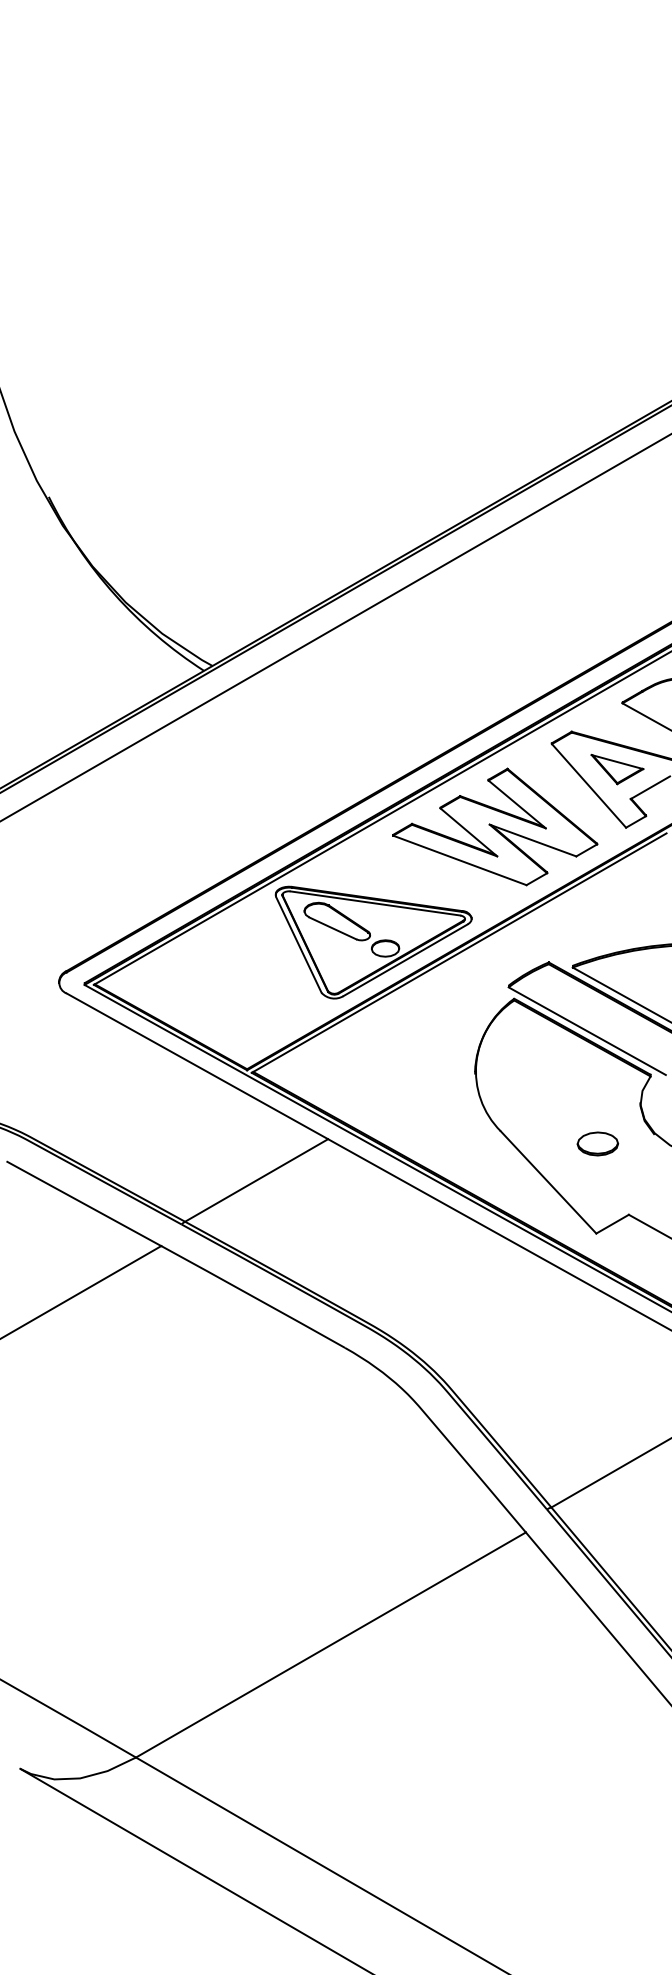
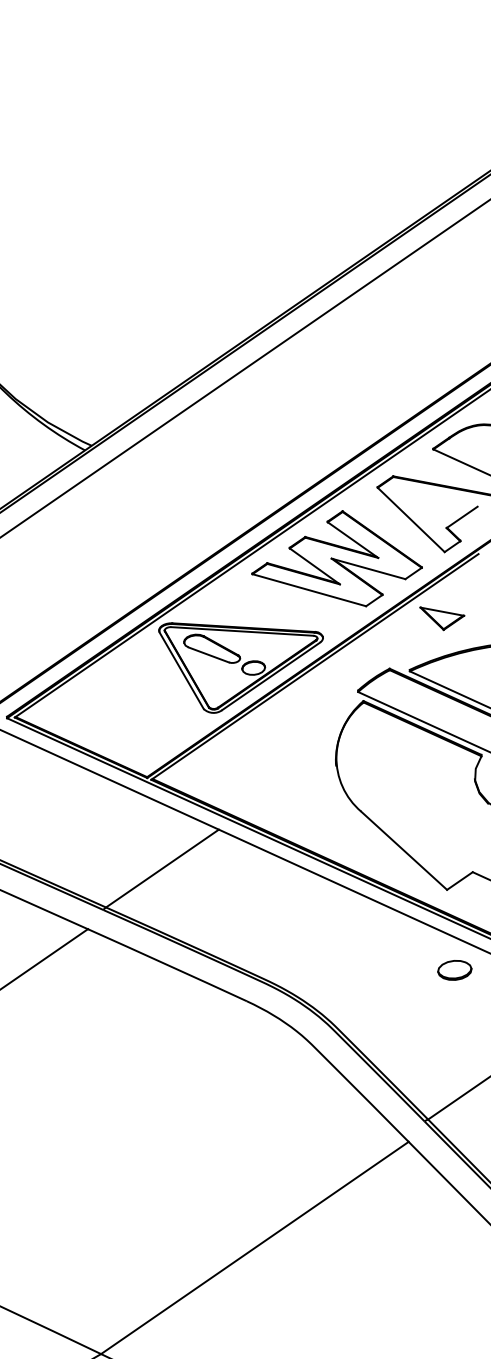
part: (617, 769) -> (442, 617), moved
part: (597, 1143) -> (454, 970), moved

